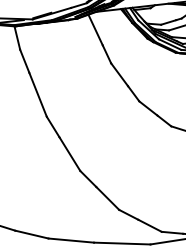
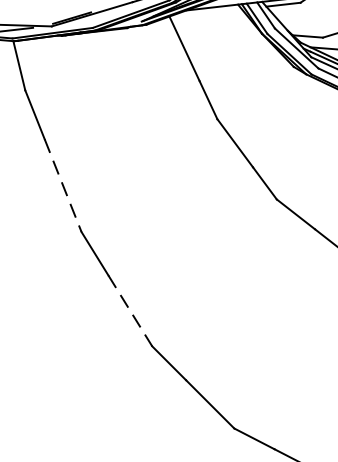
line: (38, 94) -> (63, 184), solid -> dashed
line: (69, 154) -> (129, 311), solid -> dashed

